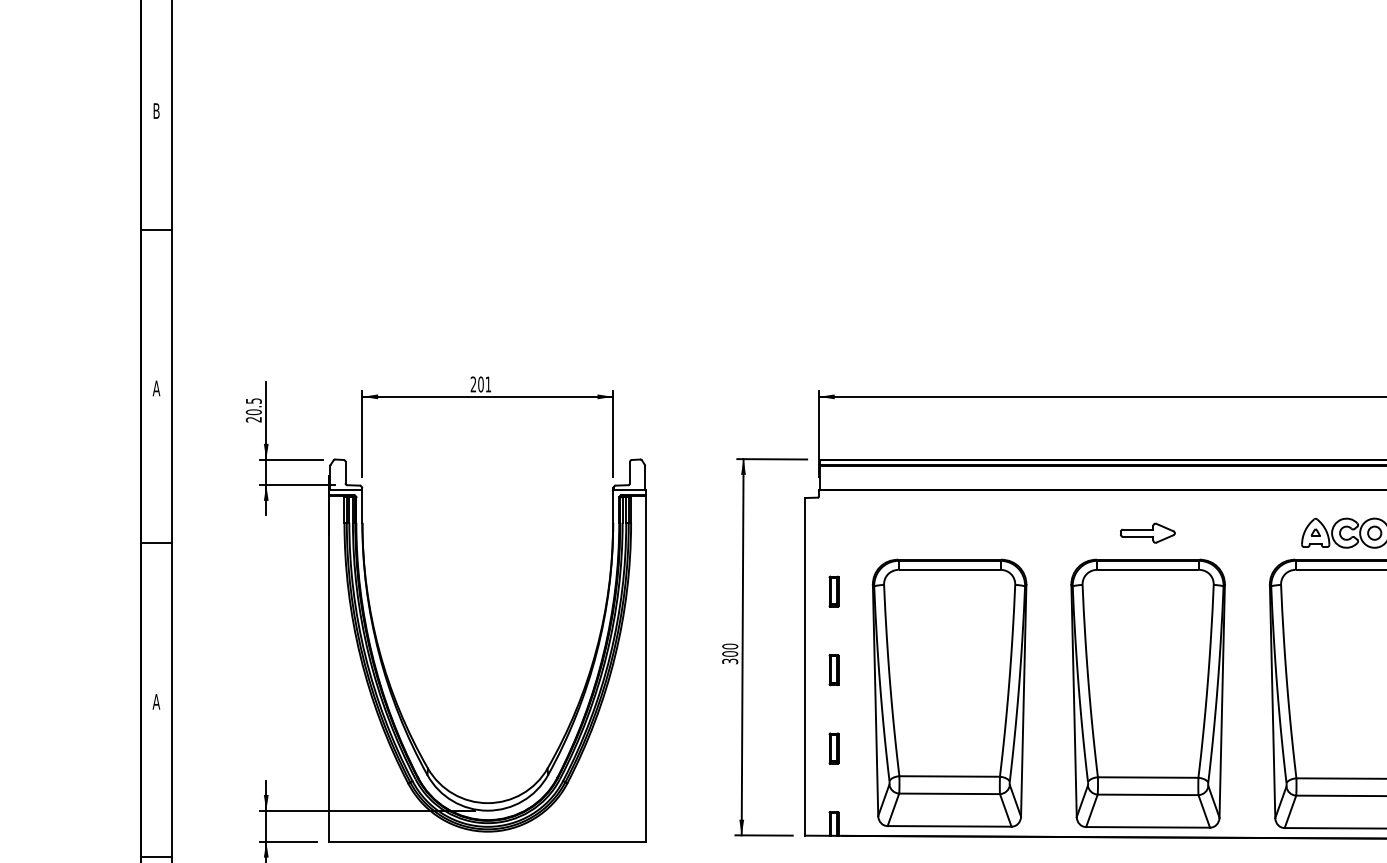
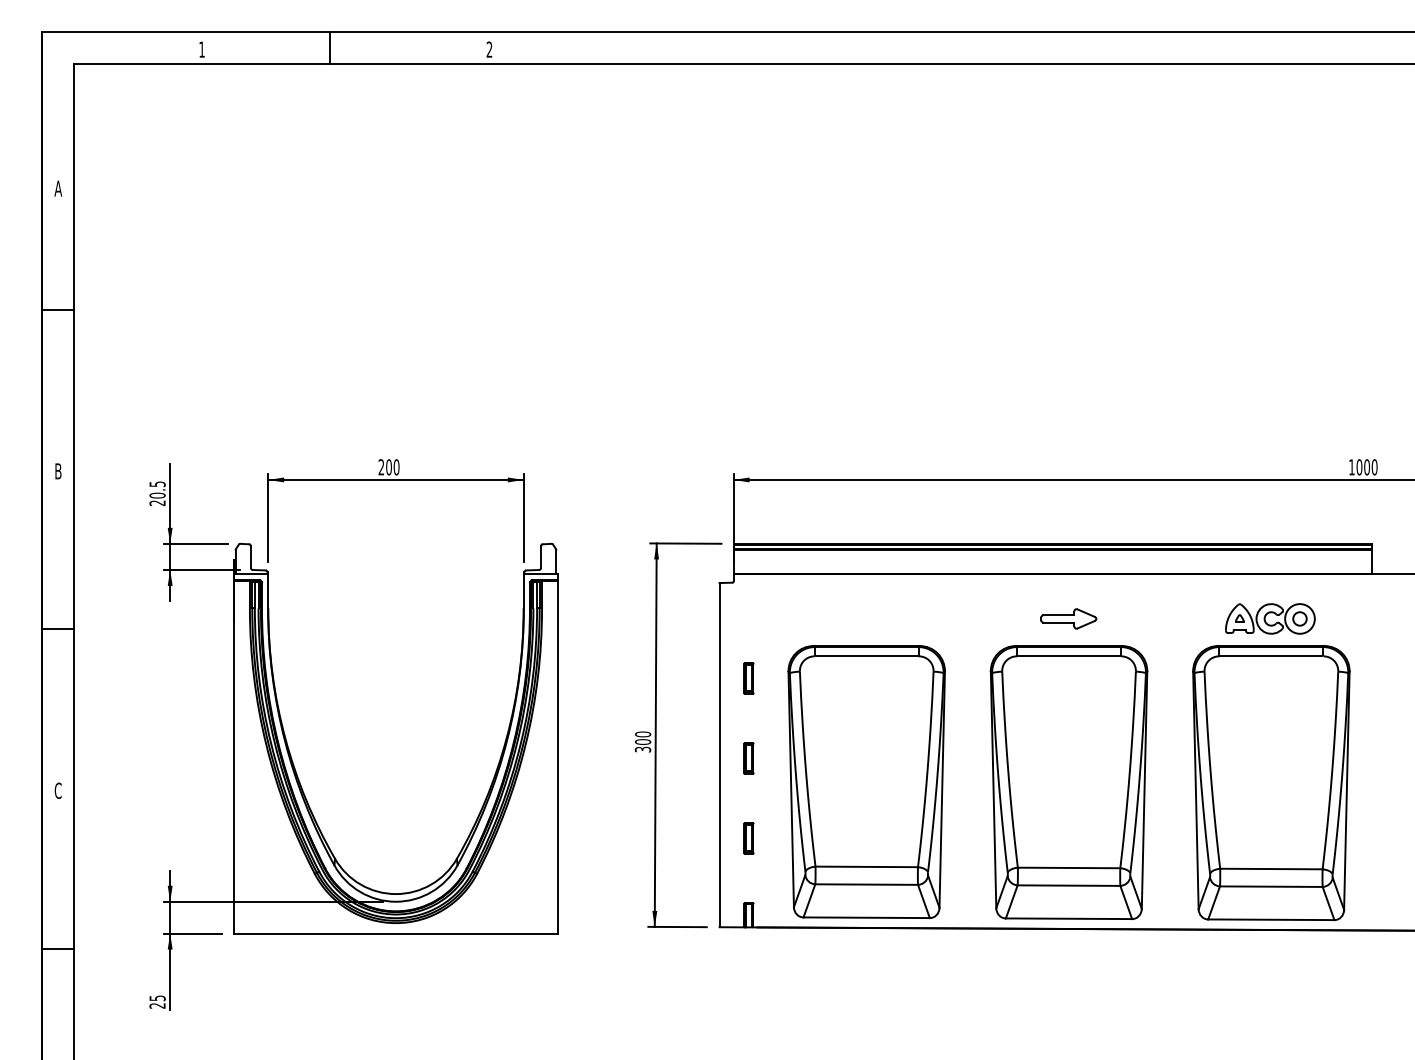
text: (156, 110) -> (58, 188), B -> A
text: (488, 384) -> (396, 467), 201 -> 200
text: (156, 388) -> (58, 471), A -> B
text: (156, 701) -> (58, 790), A -> C

